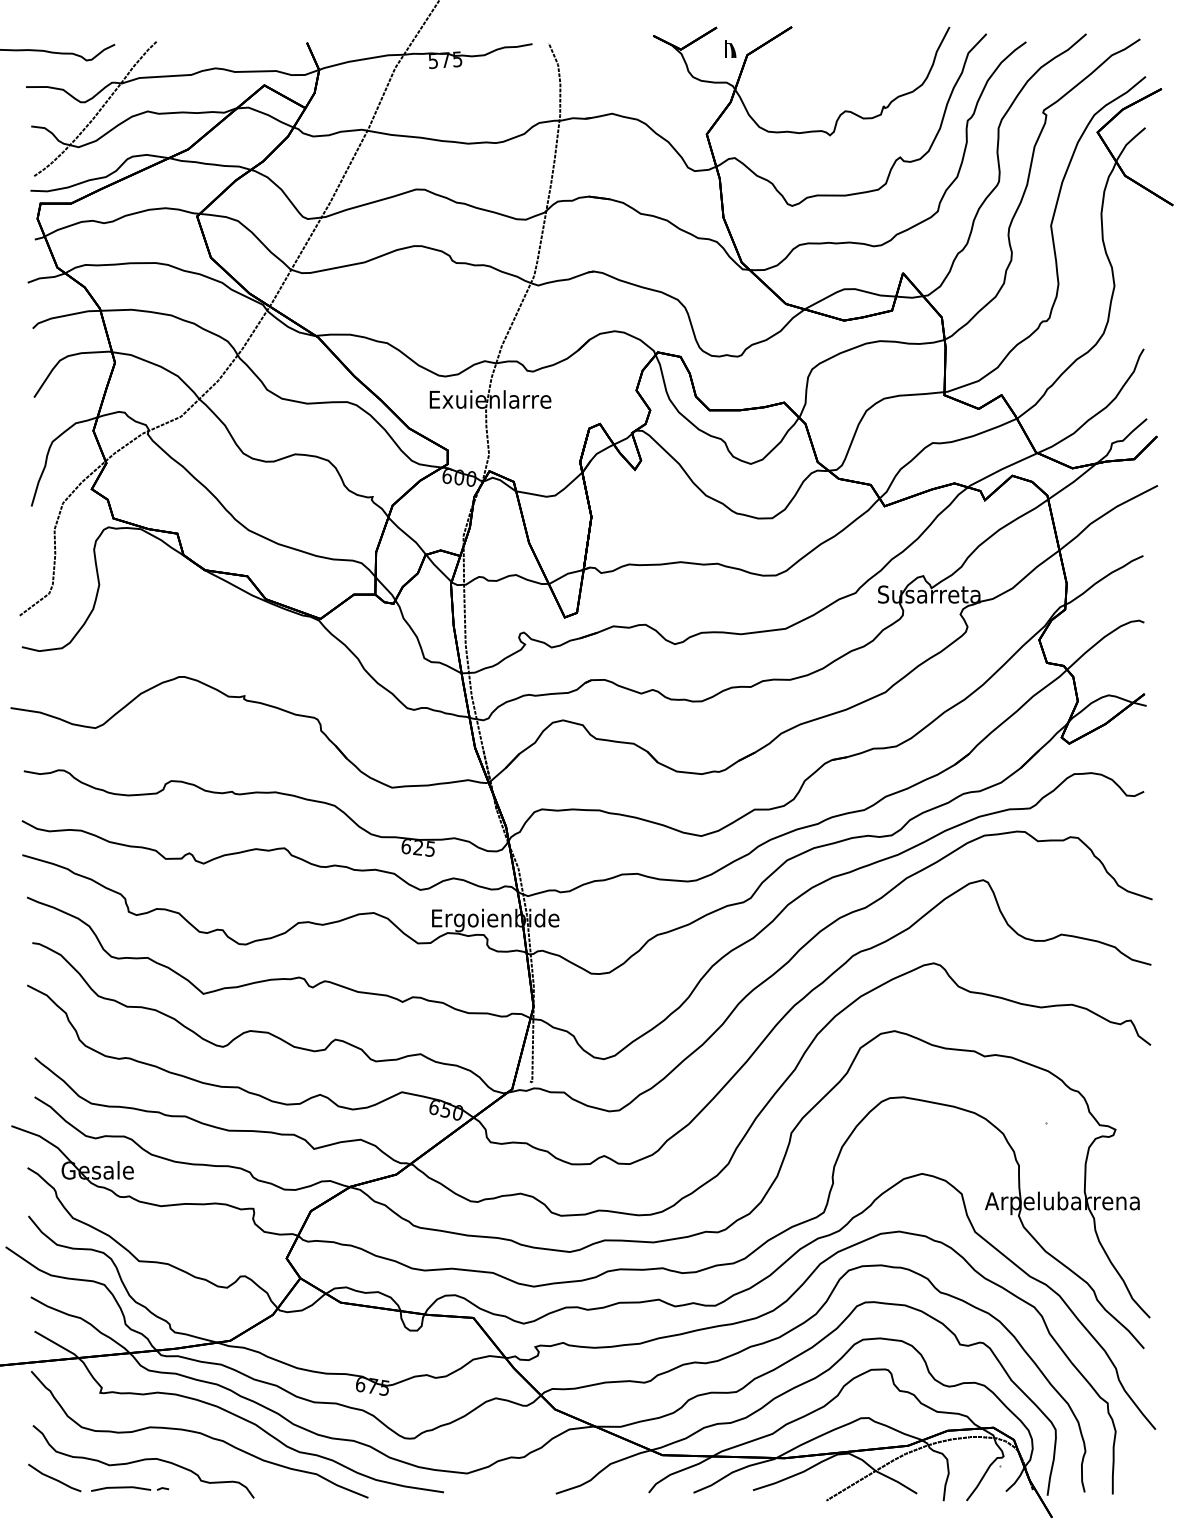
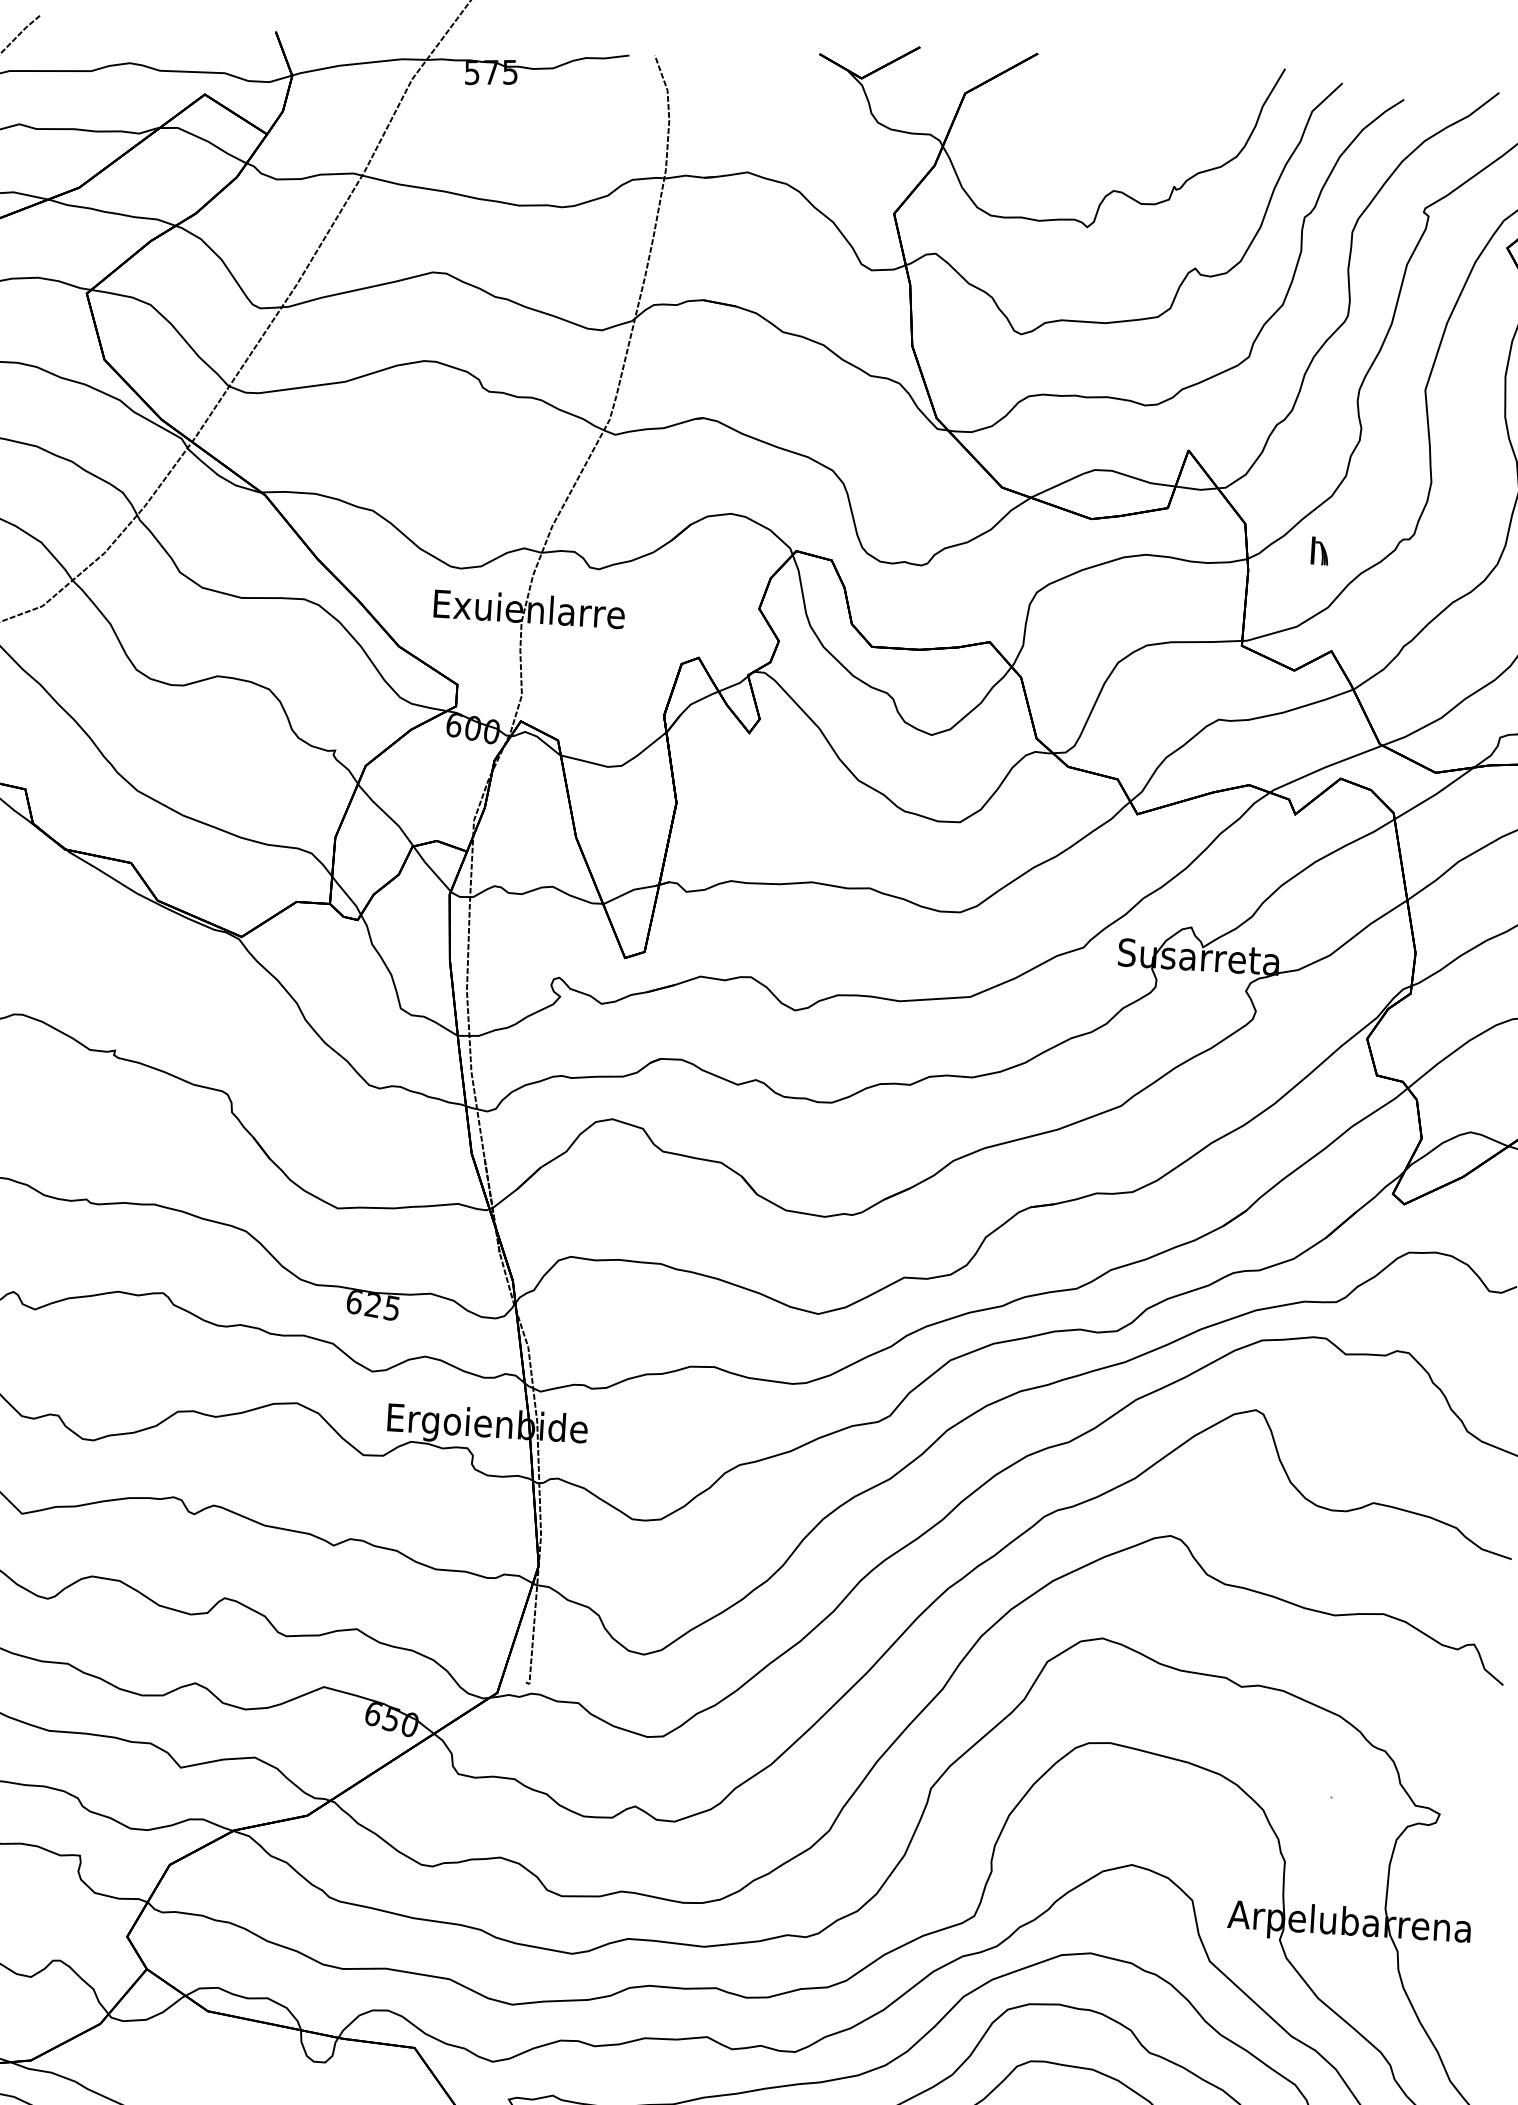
part: (730, 48) -> (1320, 550), moved

